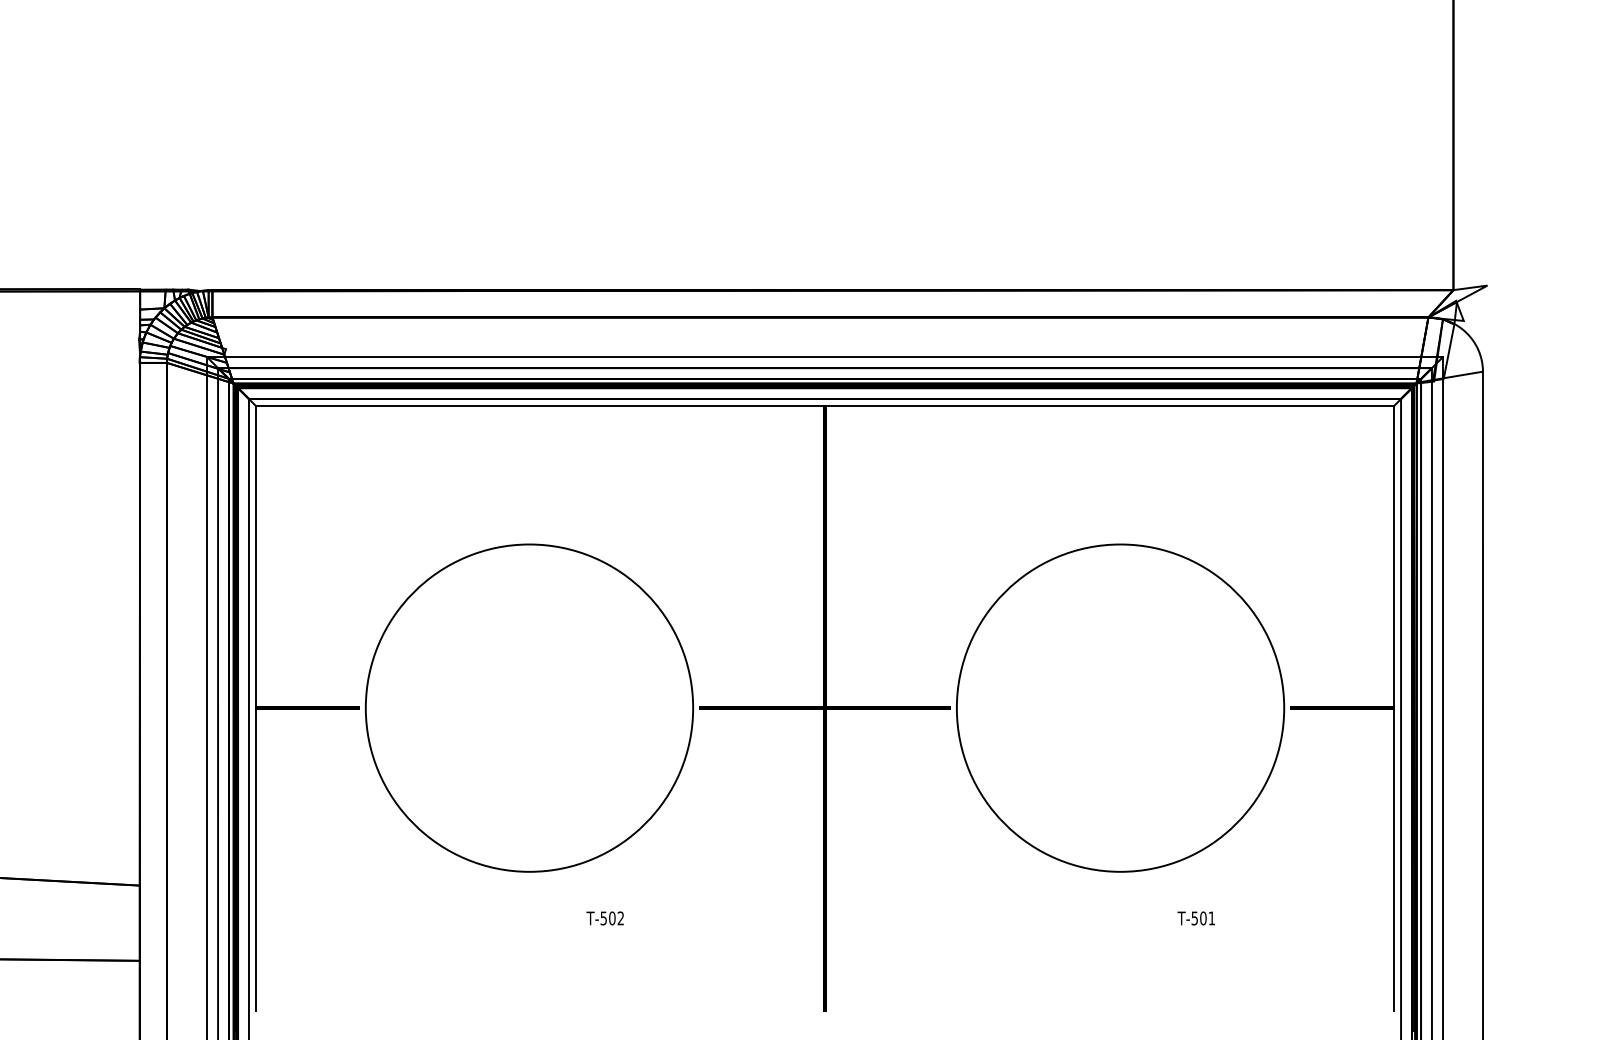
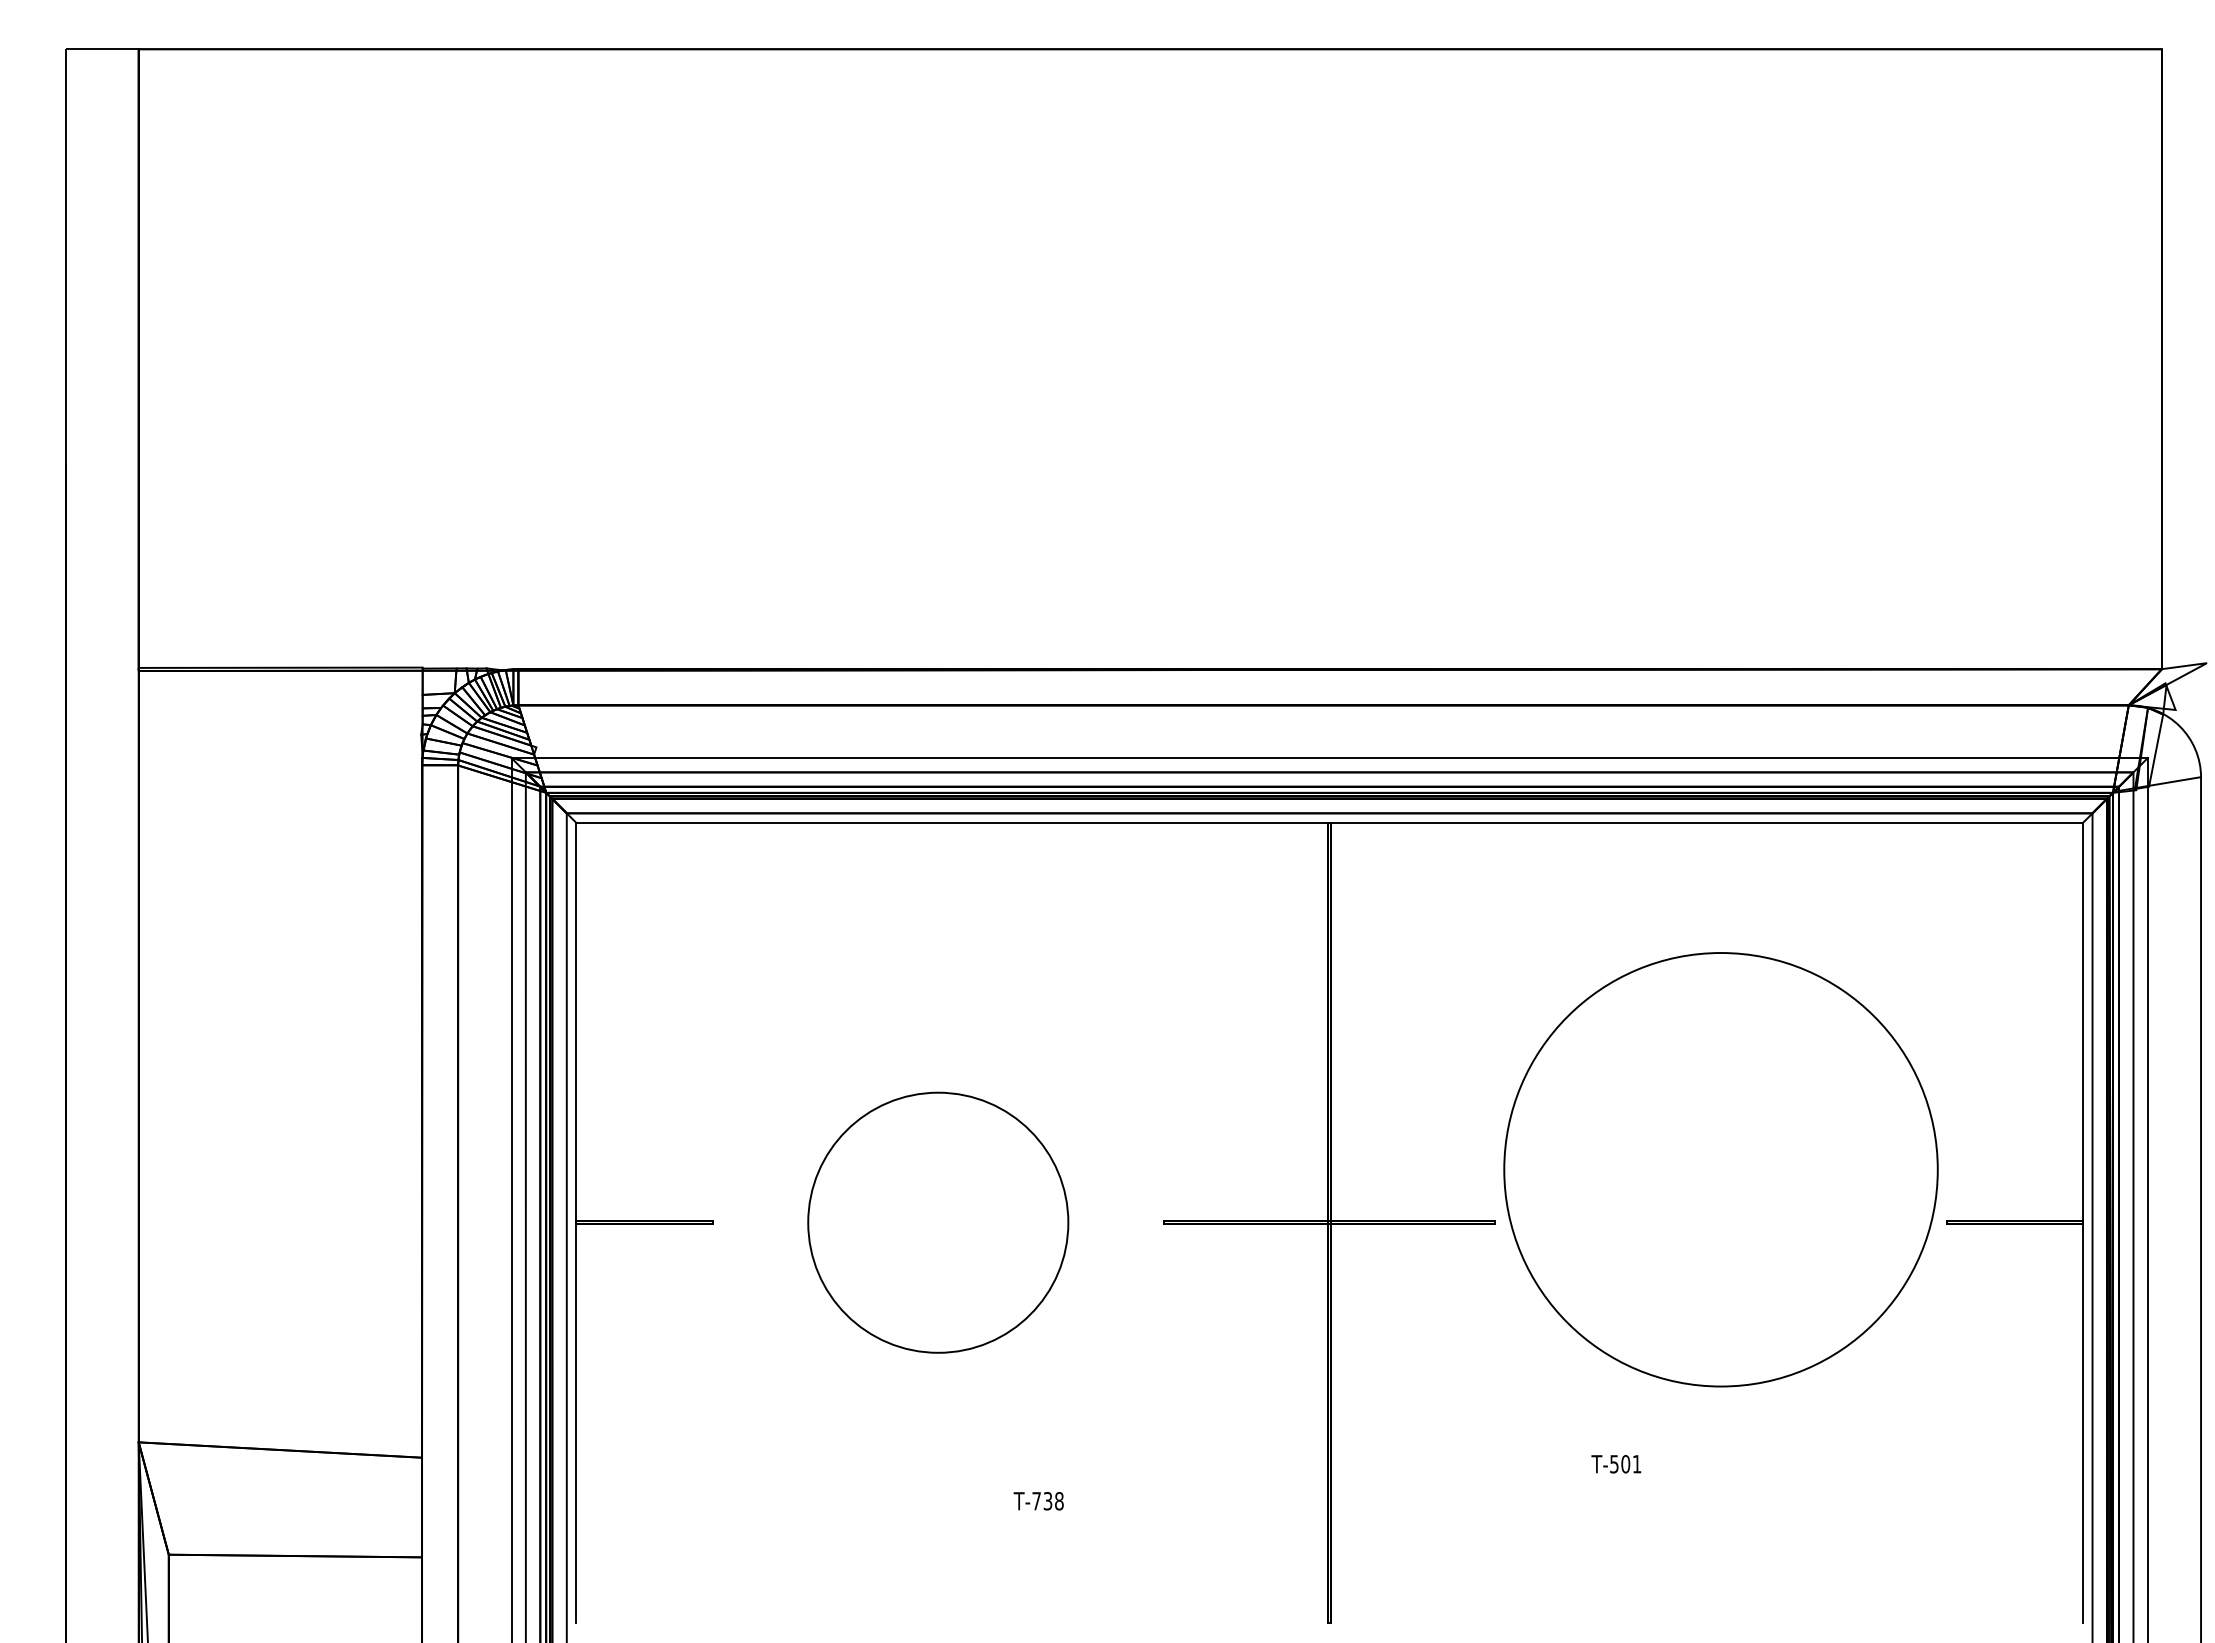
circle: (529, 707) -> (938, 1222), size x0.6
circle: (1120, 707) -> (1720, 1169), moved
text: (611, 918) -> (1047, 1501), T-502 -> T-738
text: (1196, 918) -> (1616, 1464), moved

